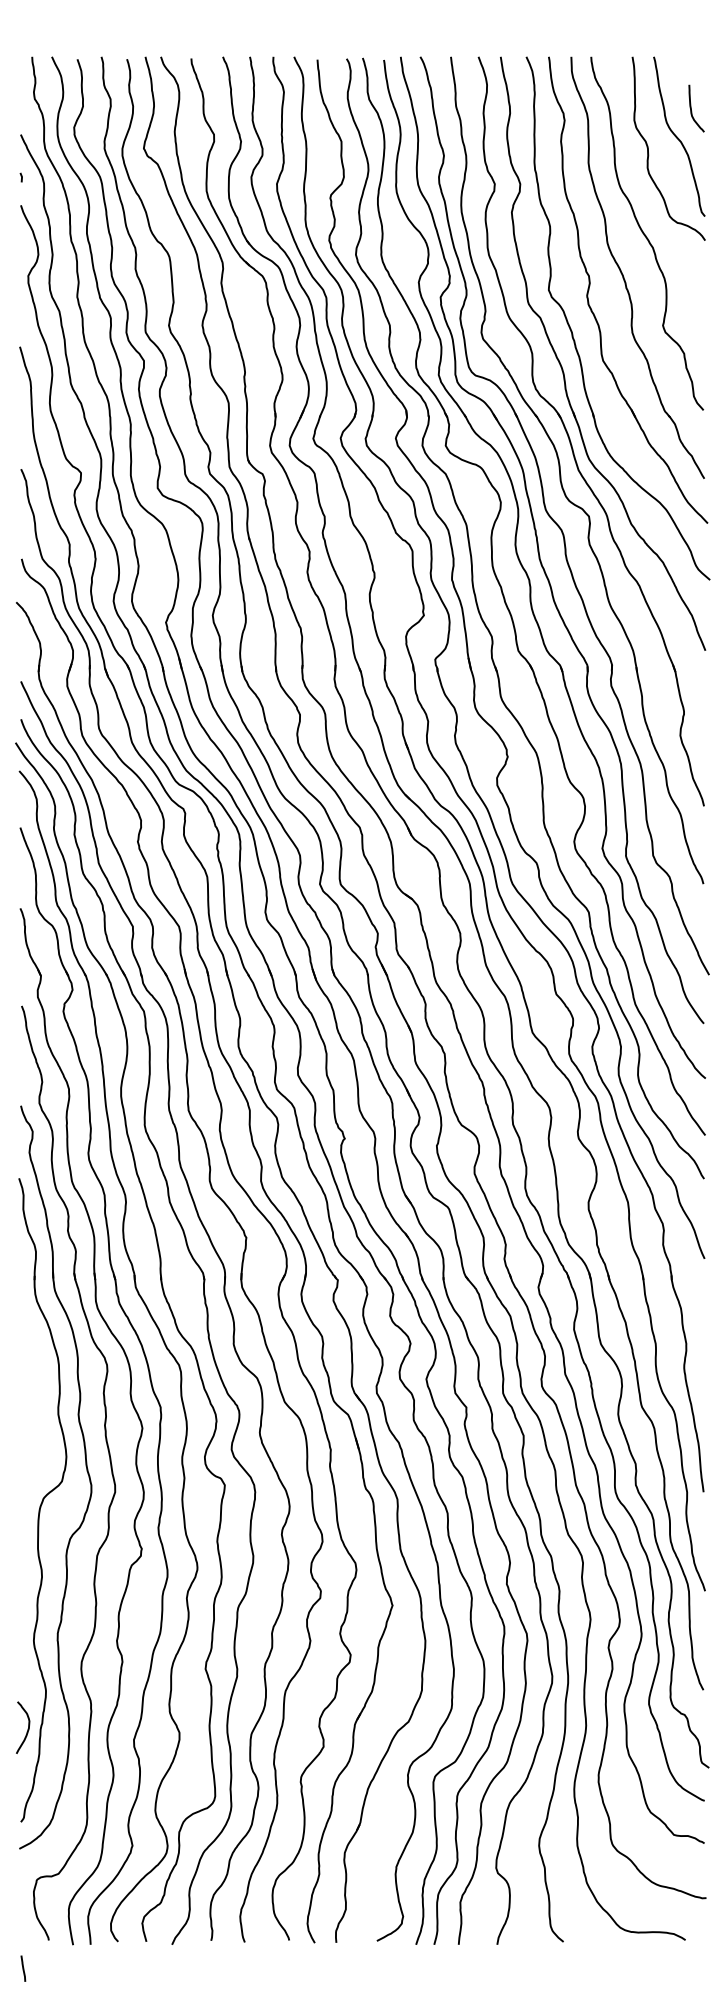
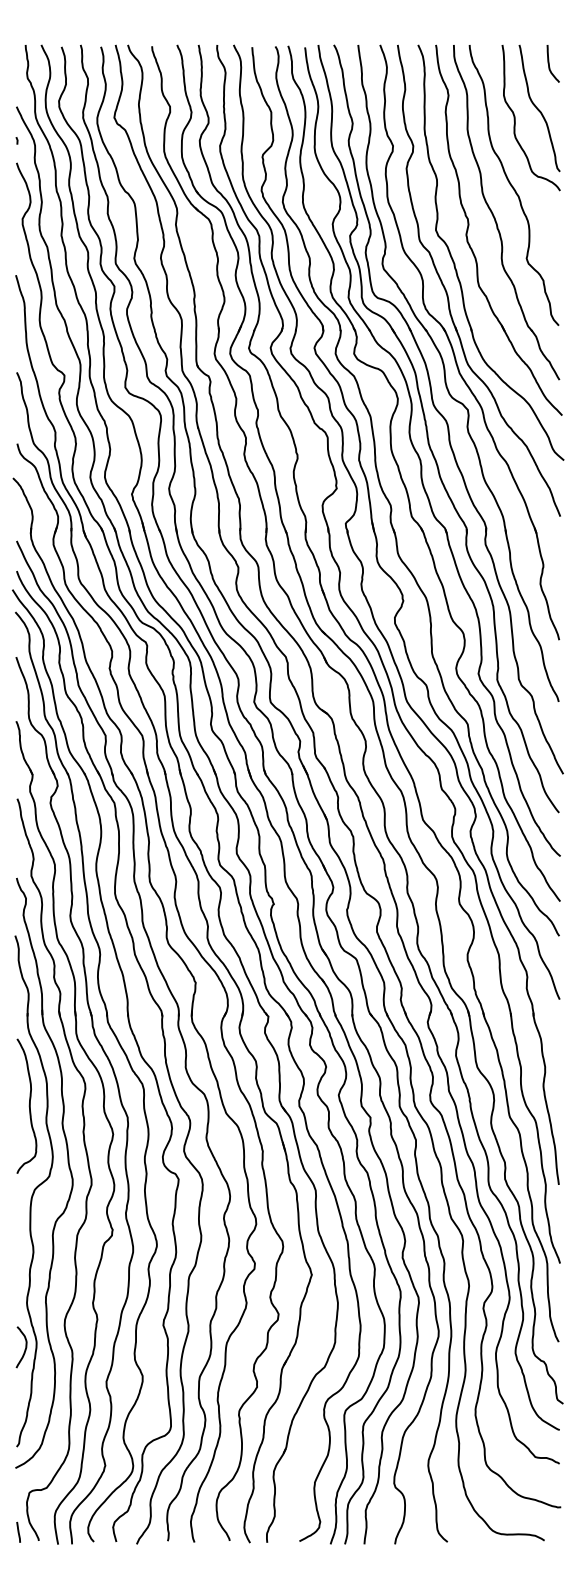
curve: (691, 108) -> (549, 63), moved
curve: (36, 1393) -> (29, 1106), added
curve: (27, 1728) -> (25, 1347), moved
line: (23, 1968) -> (18, 1532), moved

